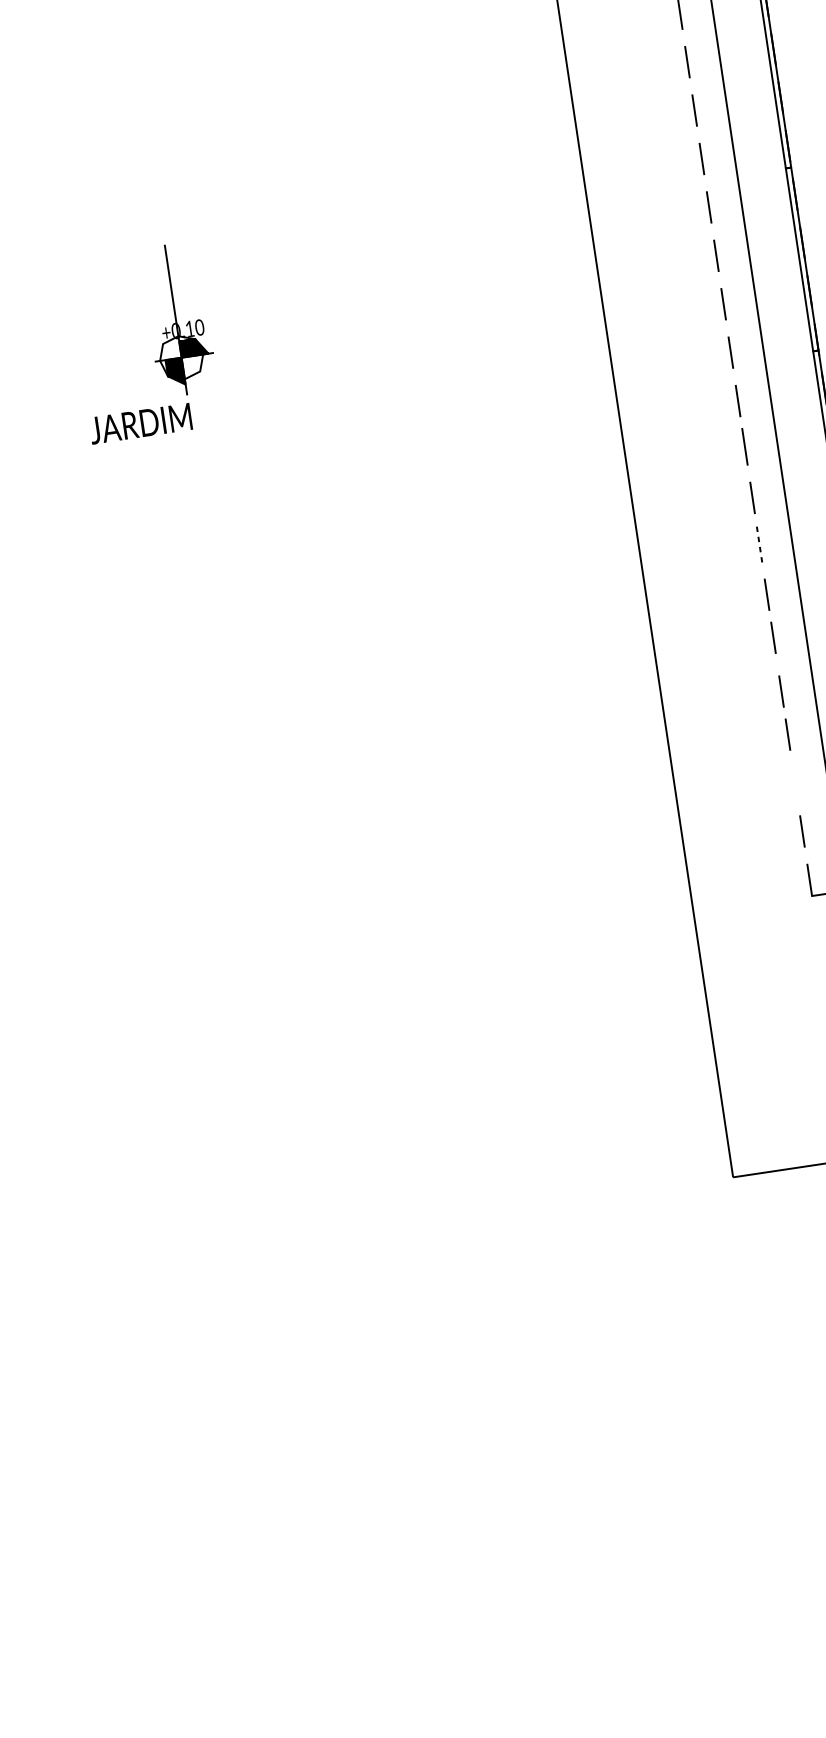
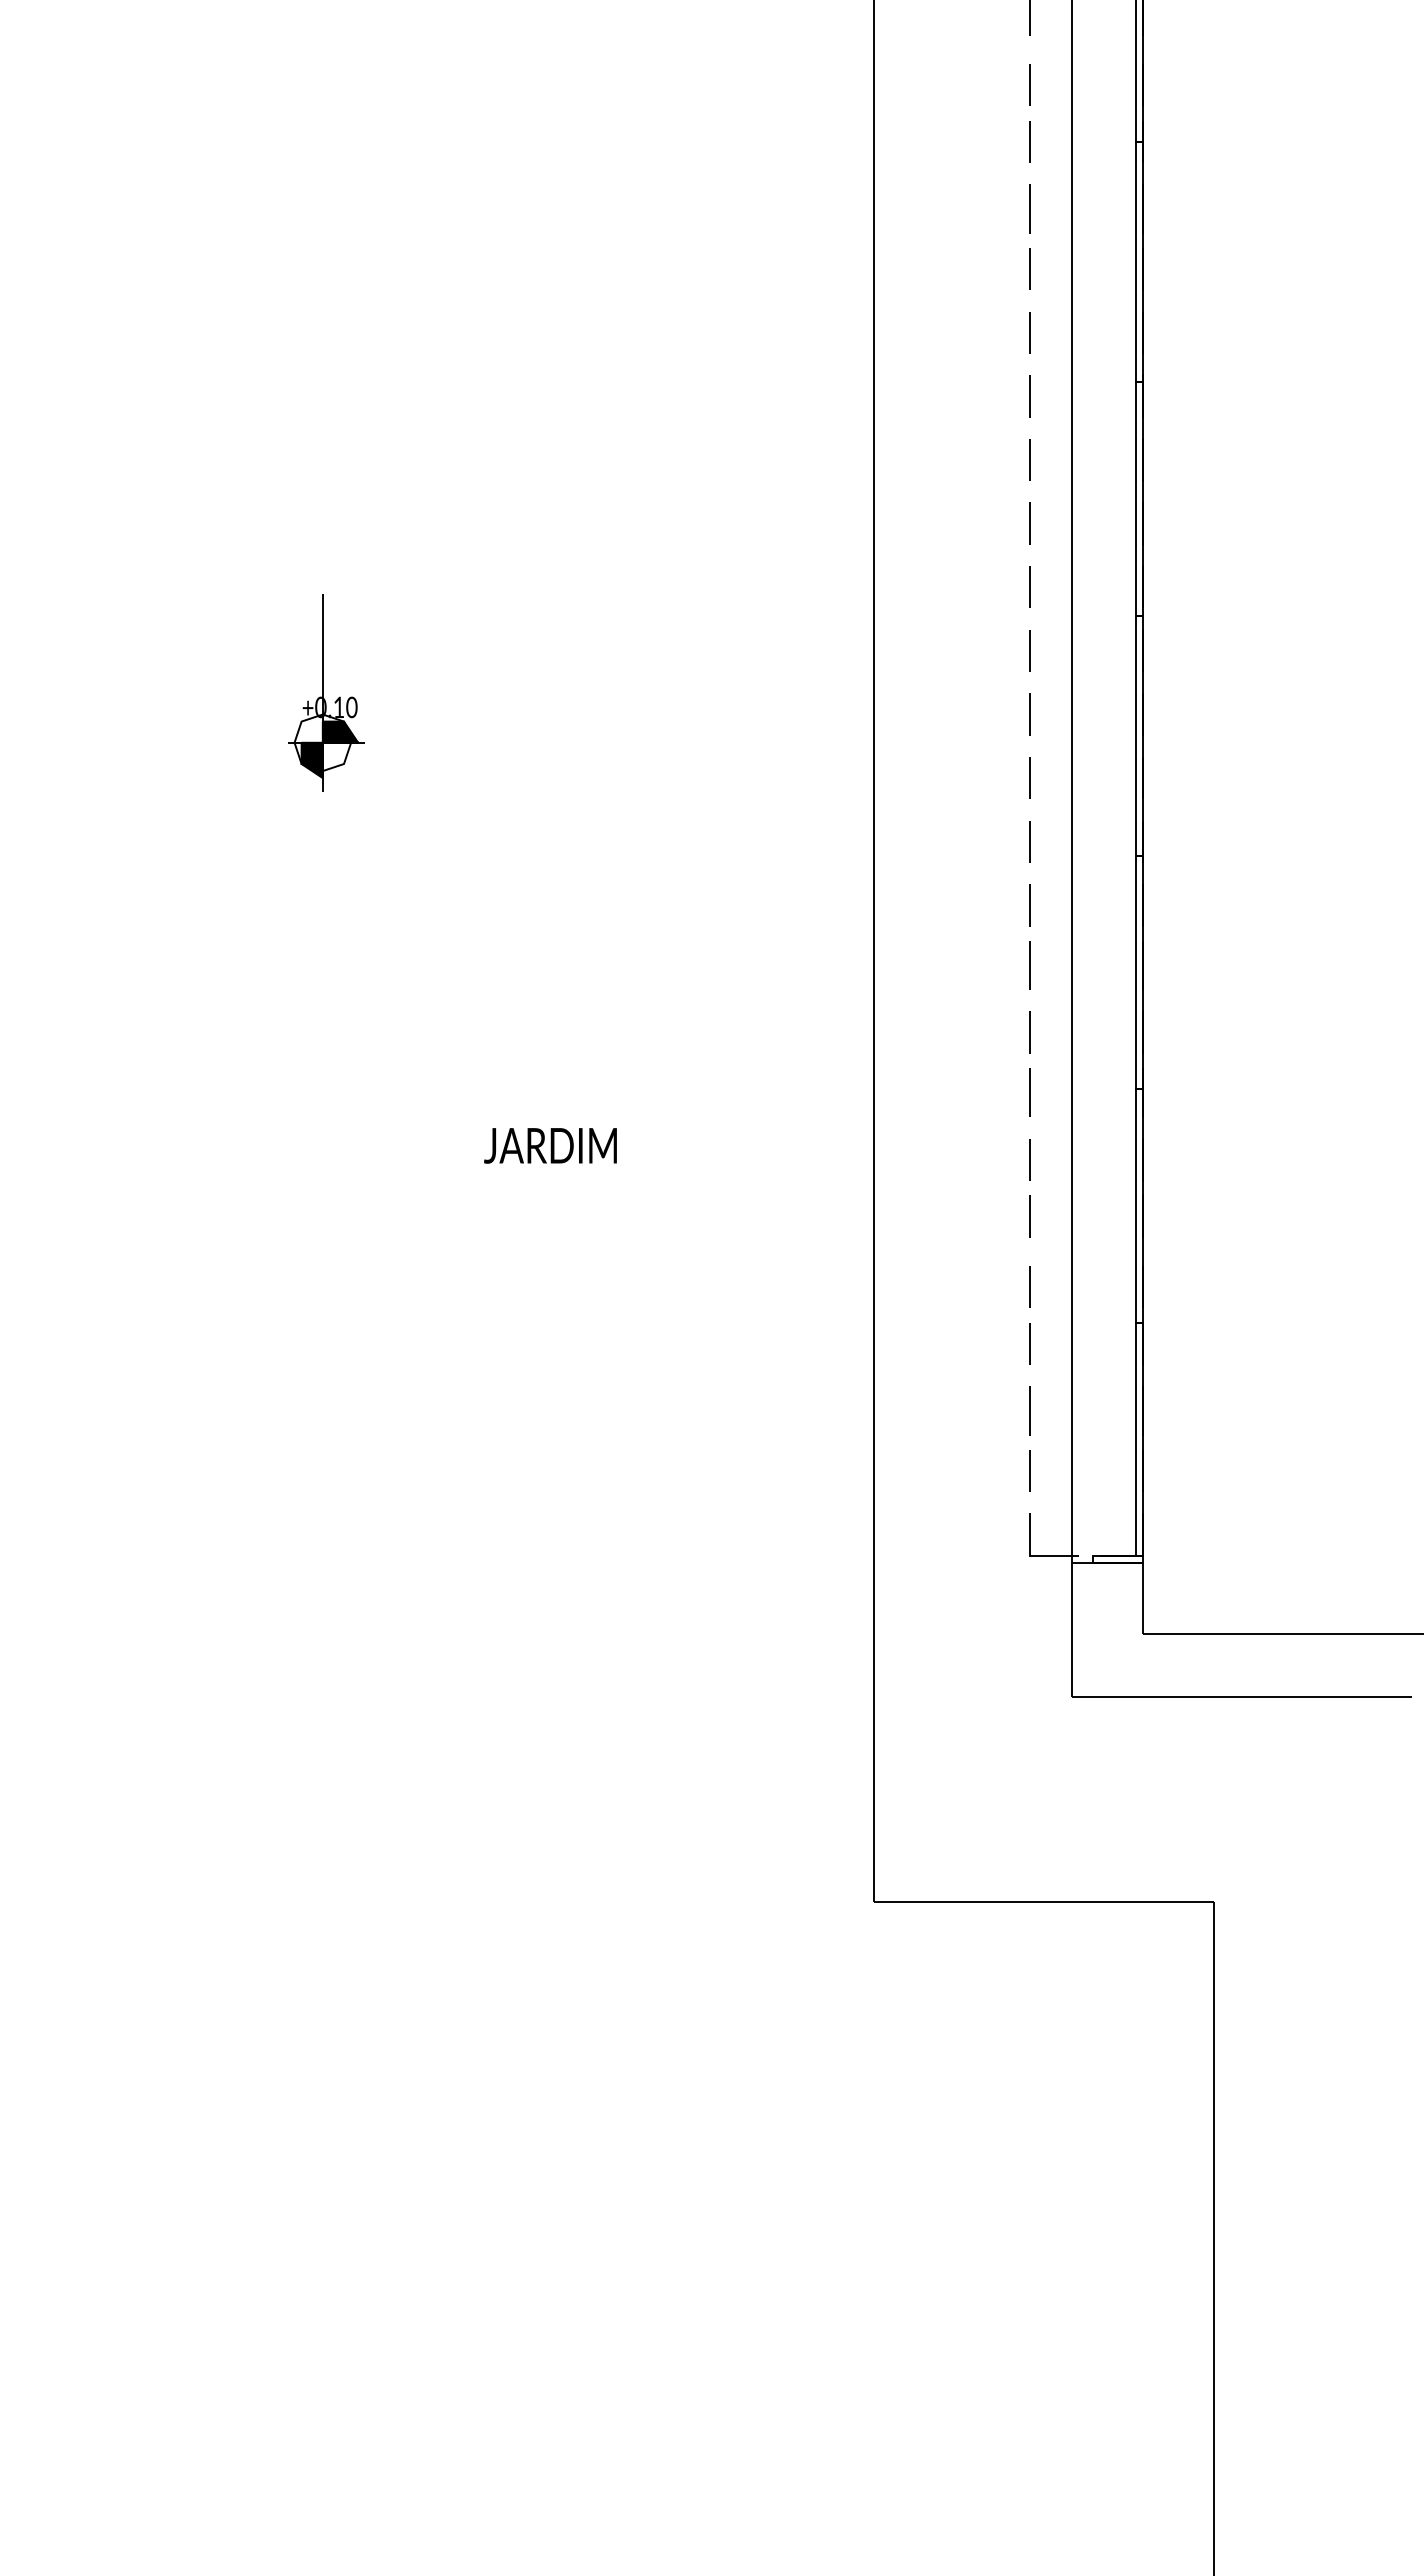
text: (140, 423) -> (550, 1145), moved
line: (759, 543) -> (1029, 1092), dashed -> solid
line: (795, 785) -> (1029, 1410), added

